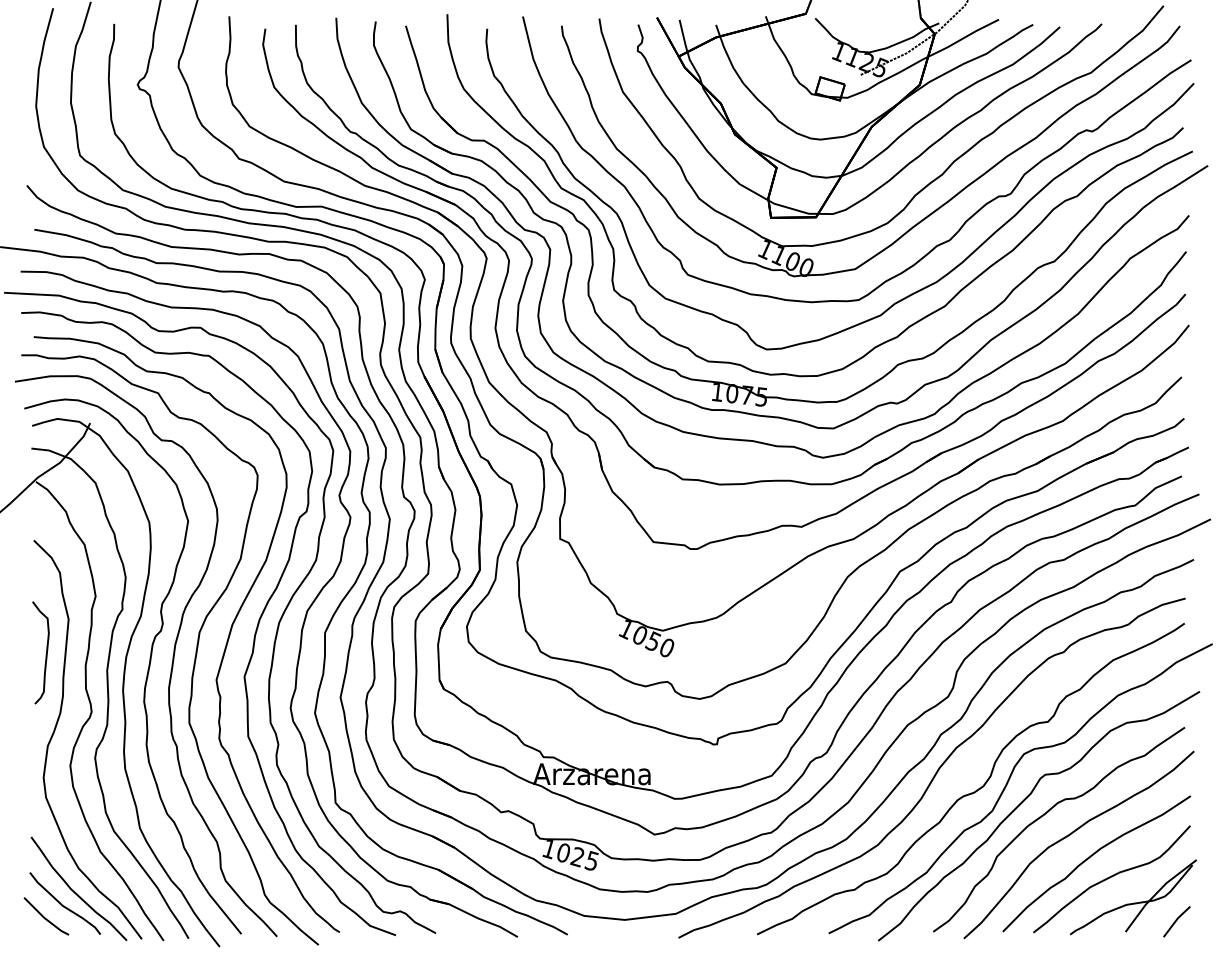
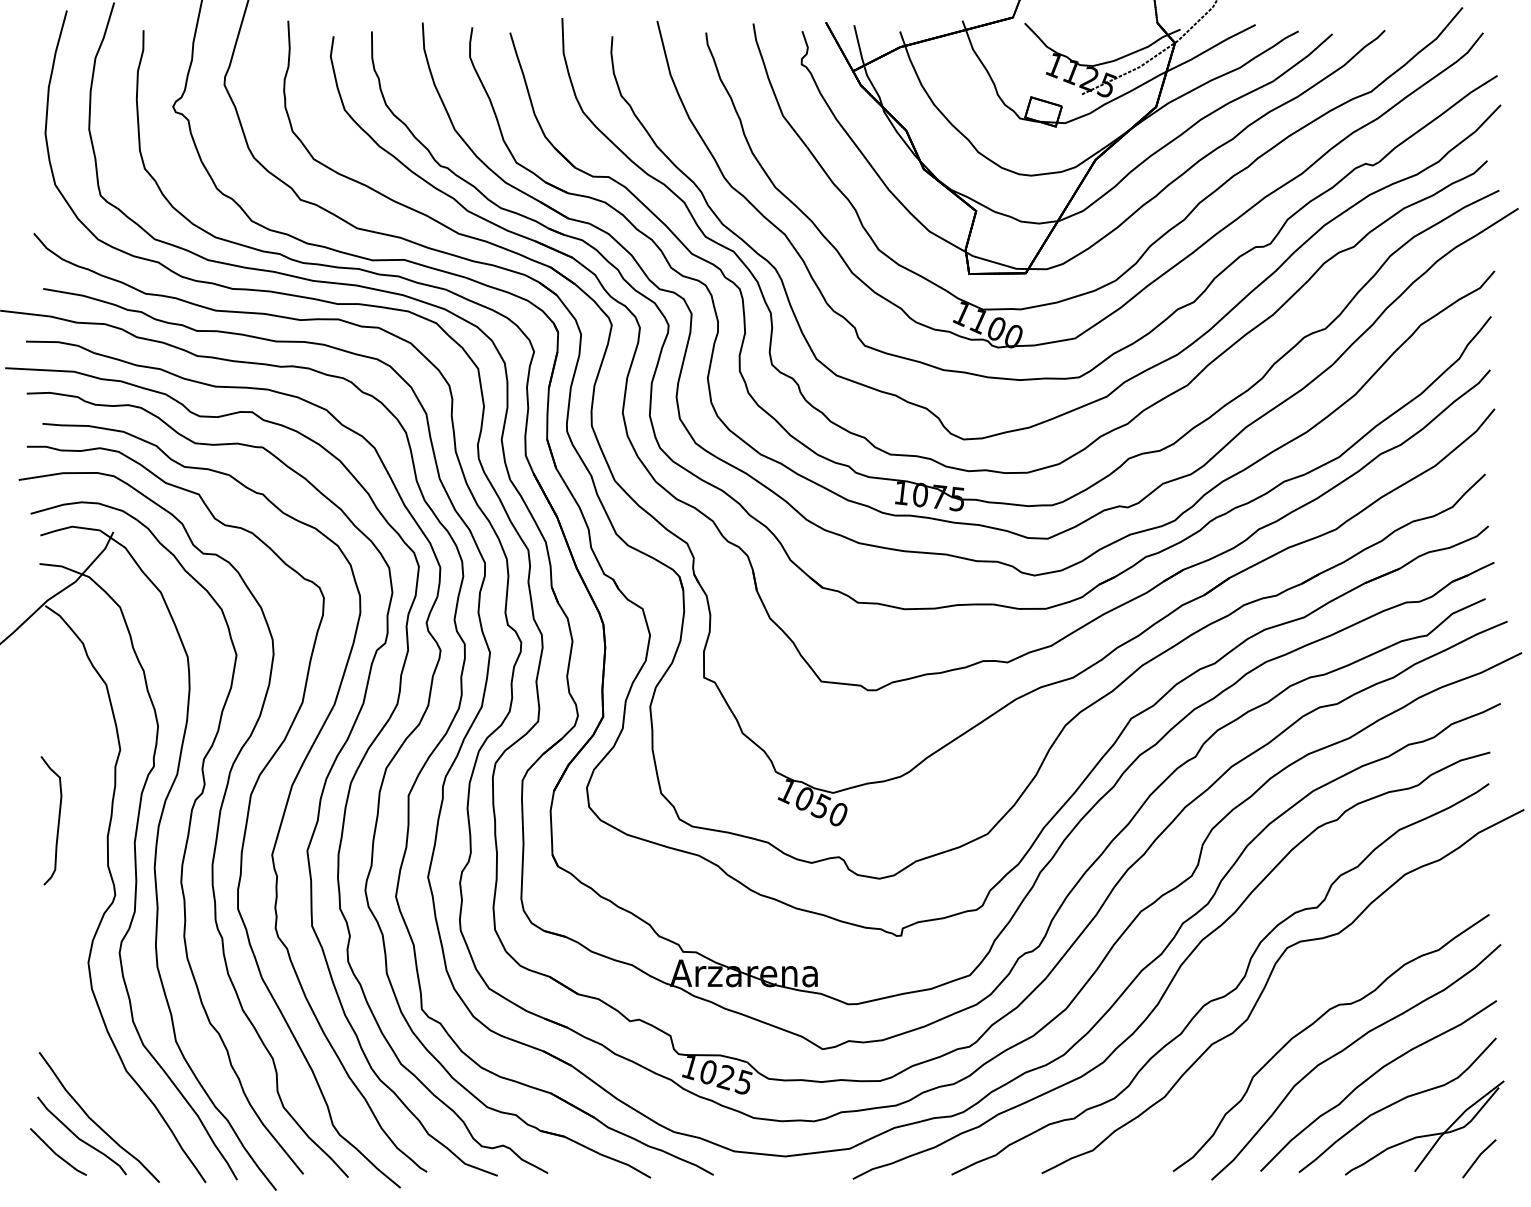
part: (56, 729) -> (70, 916), removed
curve: (1024, 801) -> (1287, 1007), removed

